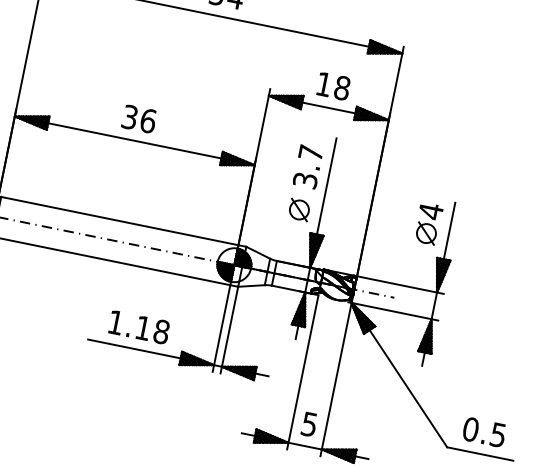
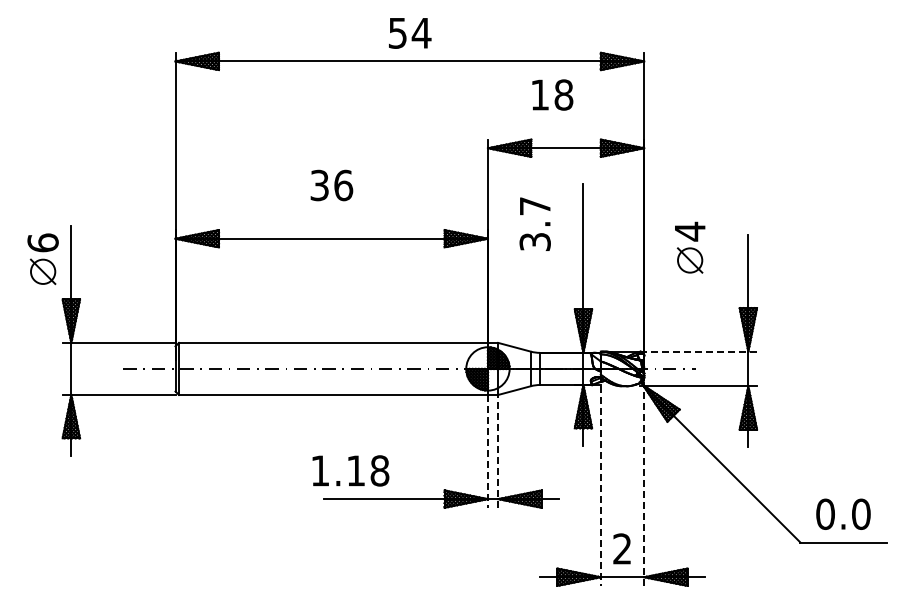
text: (333, 85) -> (552, 94), moved
text: (139, 119) -> (331, 185), moved
text: (307, 166) -> (534, 223), moved
part: (299, 210) -> (555, 283), removed
part: (428, 223) -> (690, 247), moved
line: (398, 284) -> (698, 351), solid -> dashed
text: (139, 327) -> (350, 470), moved
line: (221, 328) -> (487, 451), solid -> dashed
line: (229, 329) -> (498, 450), solid -> dashed
line: (302, 373) -> (600, 486), solid -> dashed
line: (336, 377) -> (644, 483), solid -> dashed
text: (309, 424) -> (622, 548), 5 -> 2
text: (498, 434) -> (861, 513), 0.5 -> 0.0

